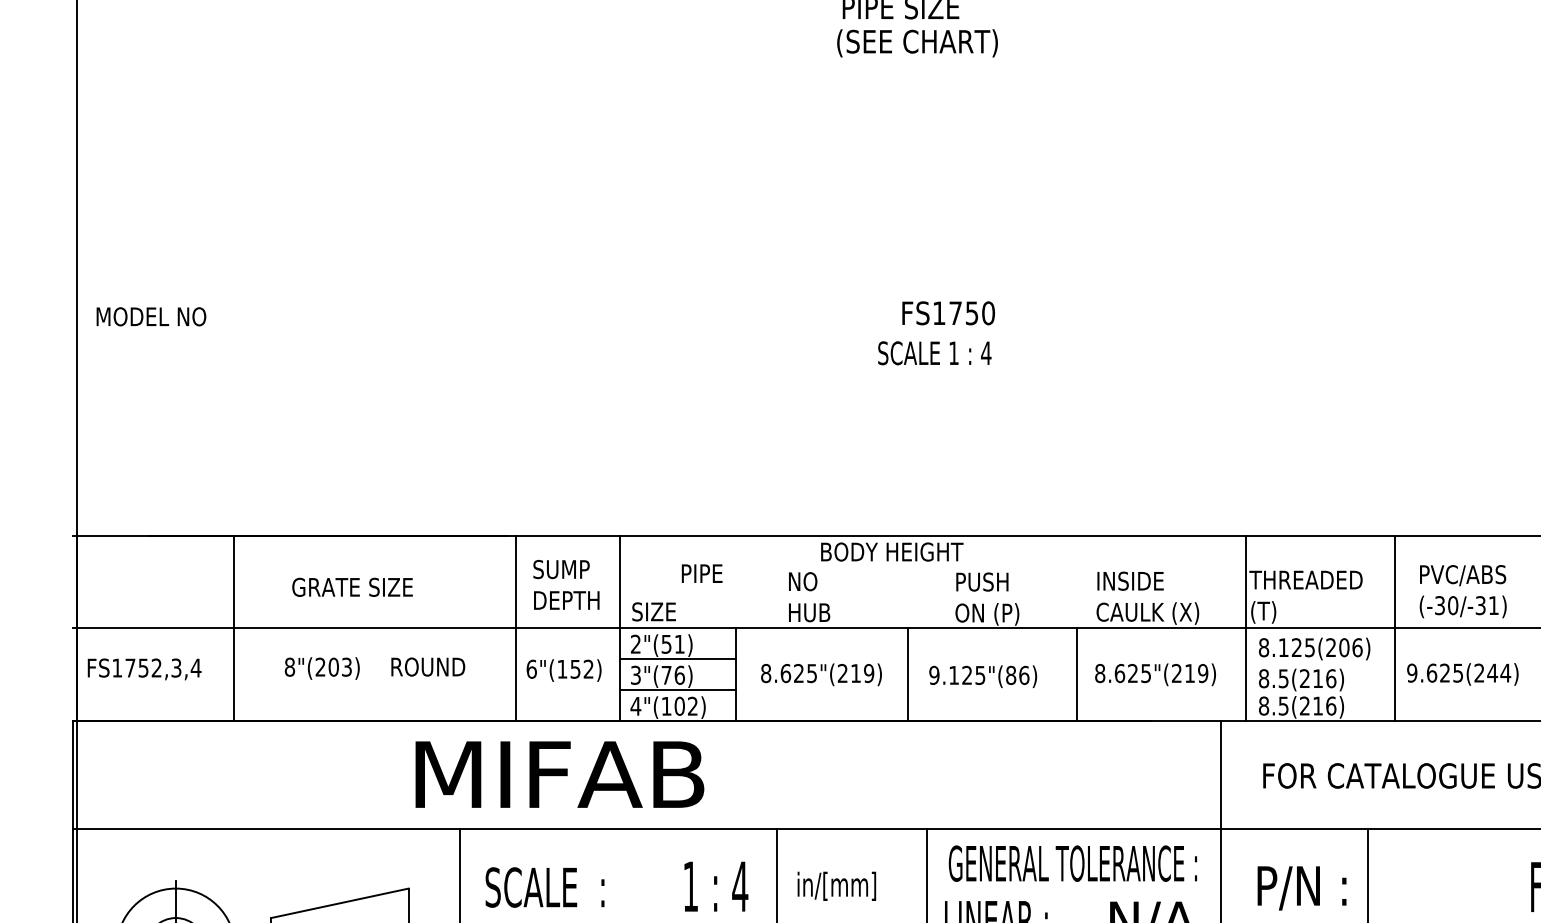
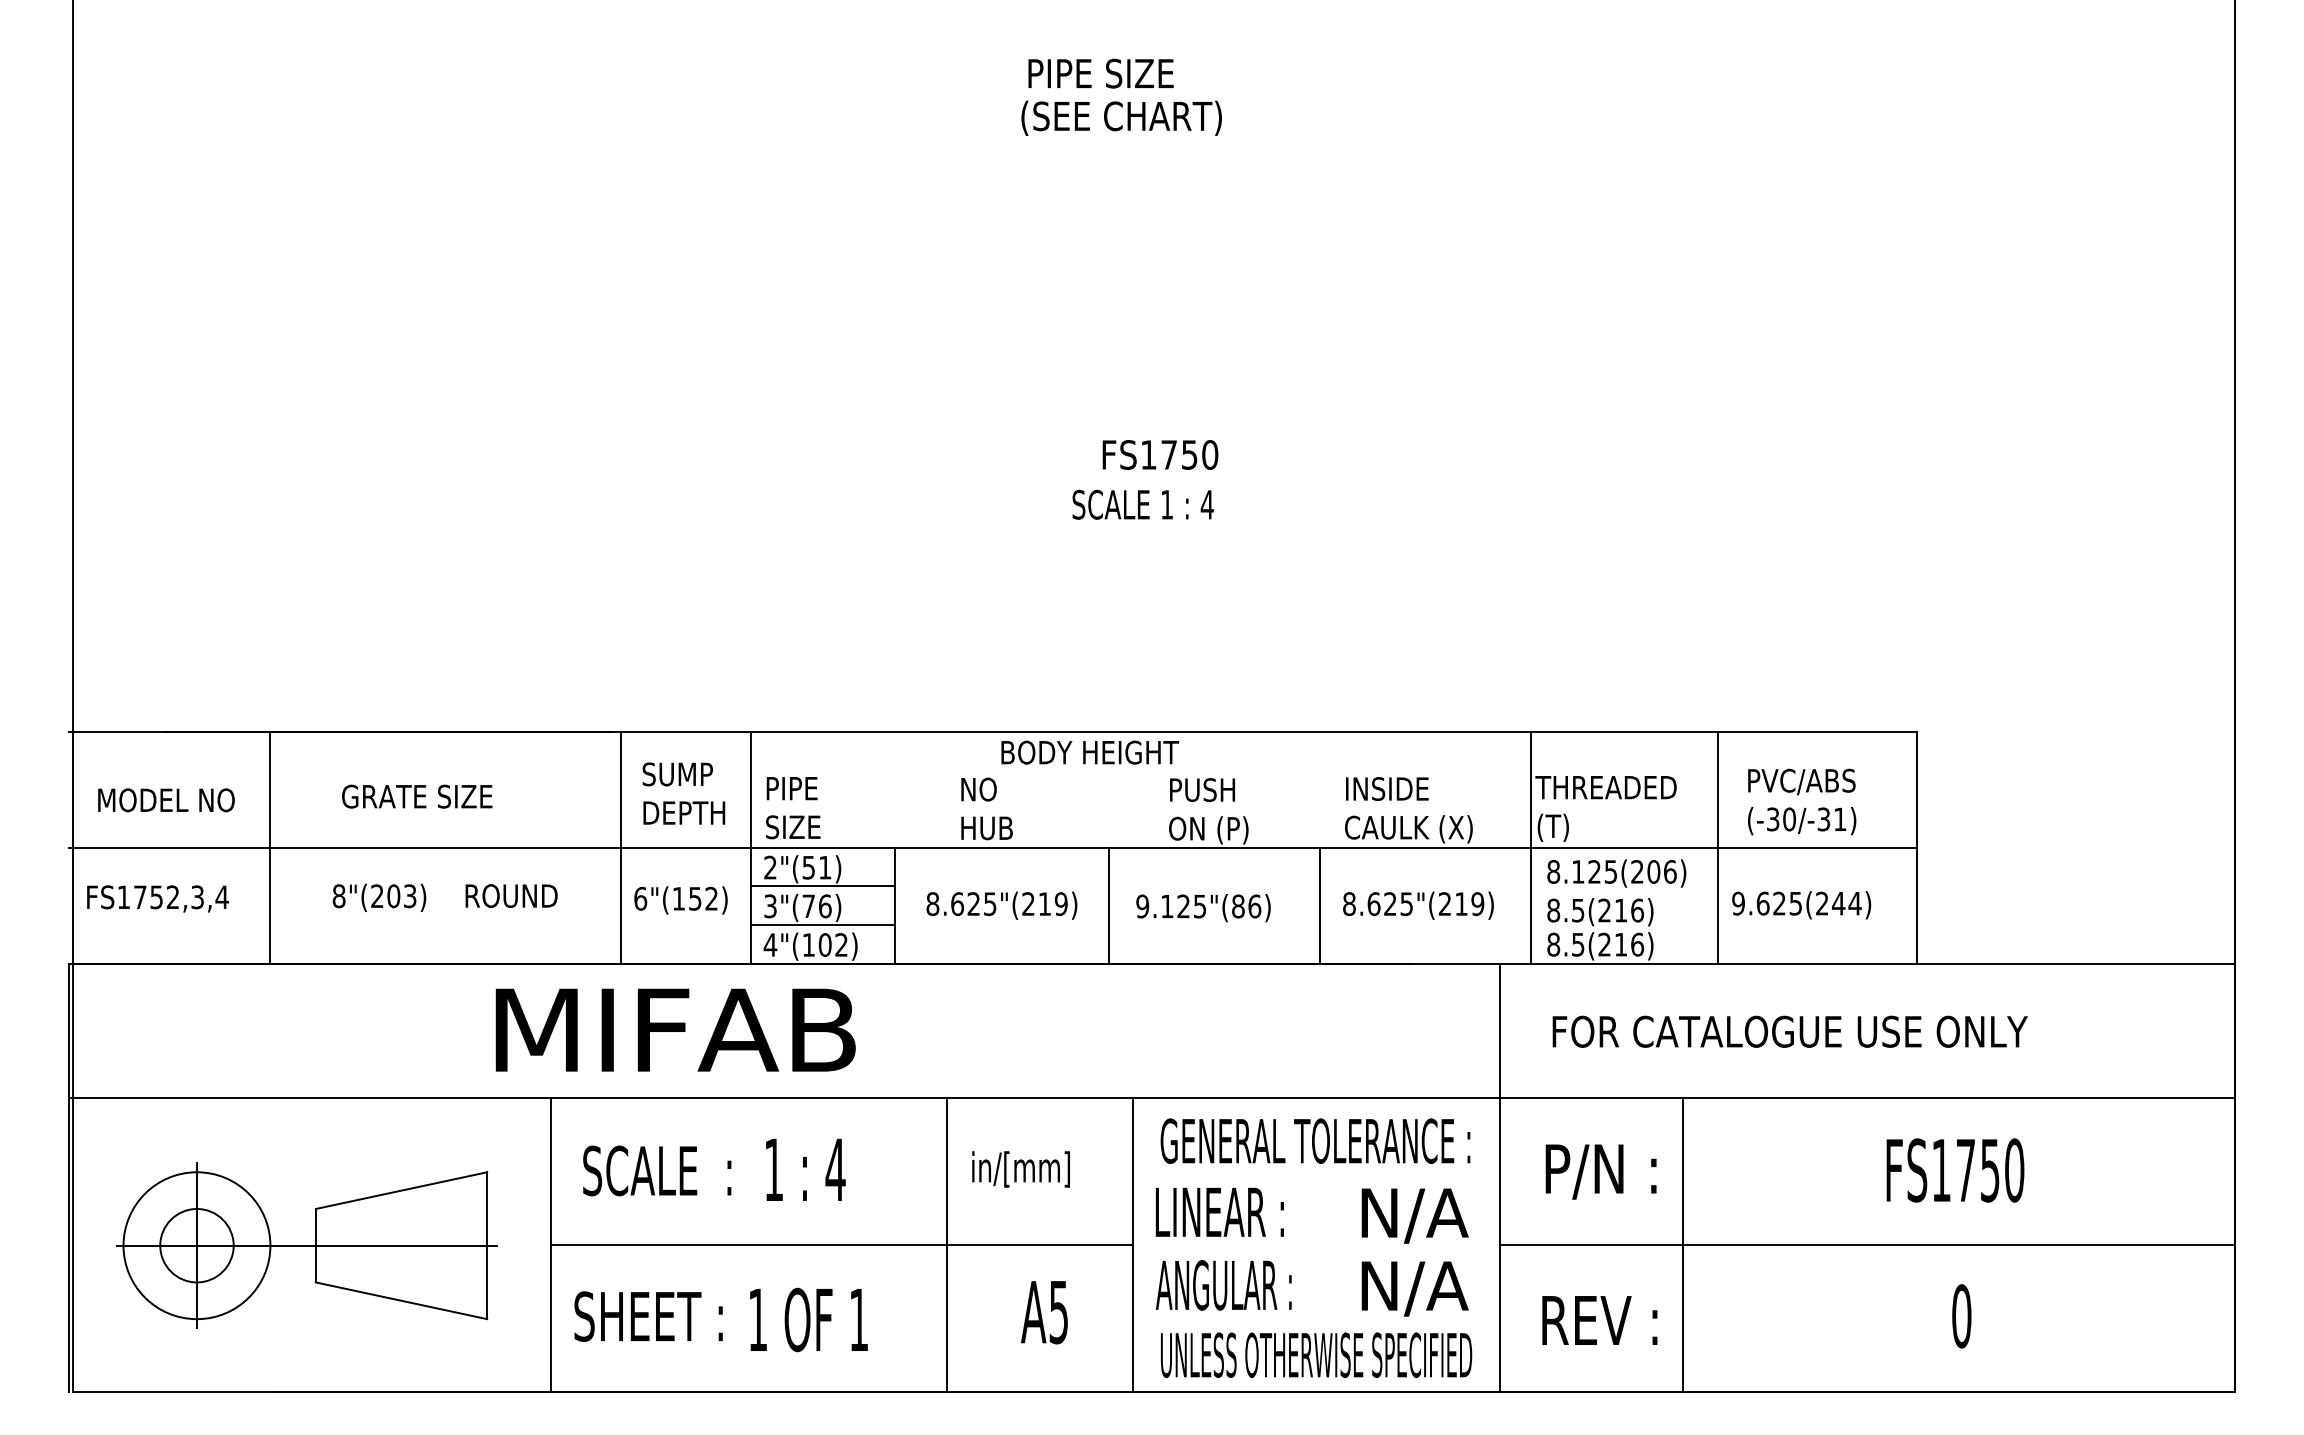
text: (151, 316) -> (166, 800), moved
text: (701, 573) -> (791, 788), moved
text: (716, 886) -> (805, 1169), moved

